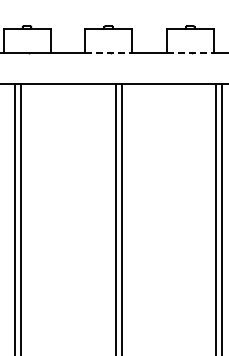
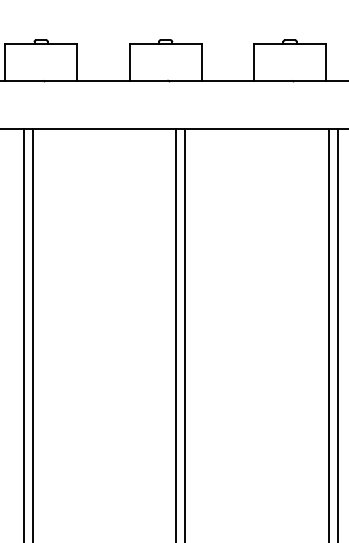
line: (108, 52) -> (165, 80), dashed -> solid
line: (190, 52) -> (290, 80), dashed -> solid

